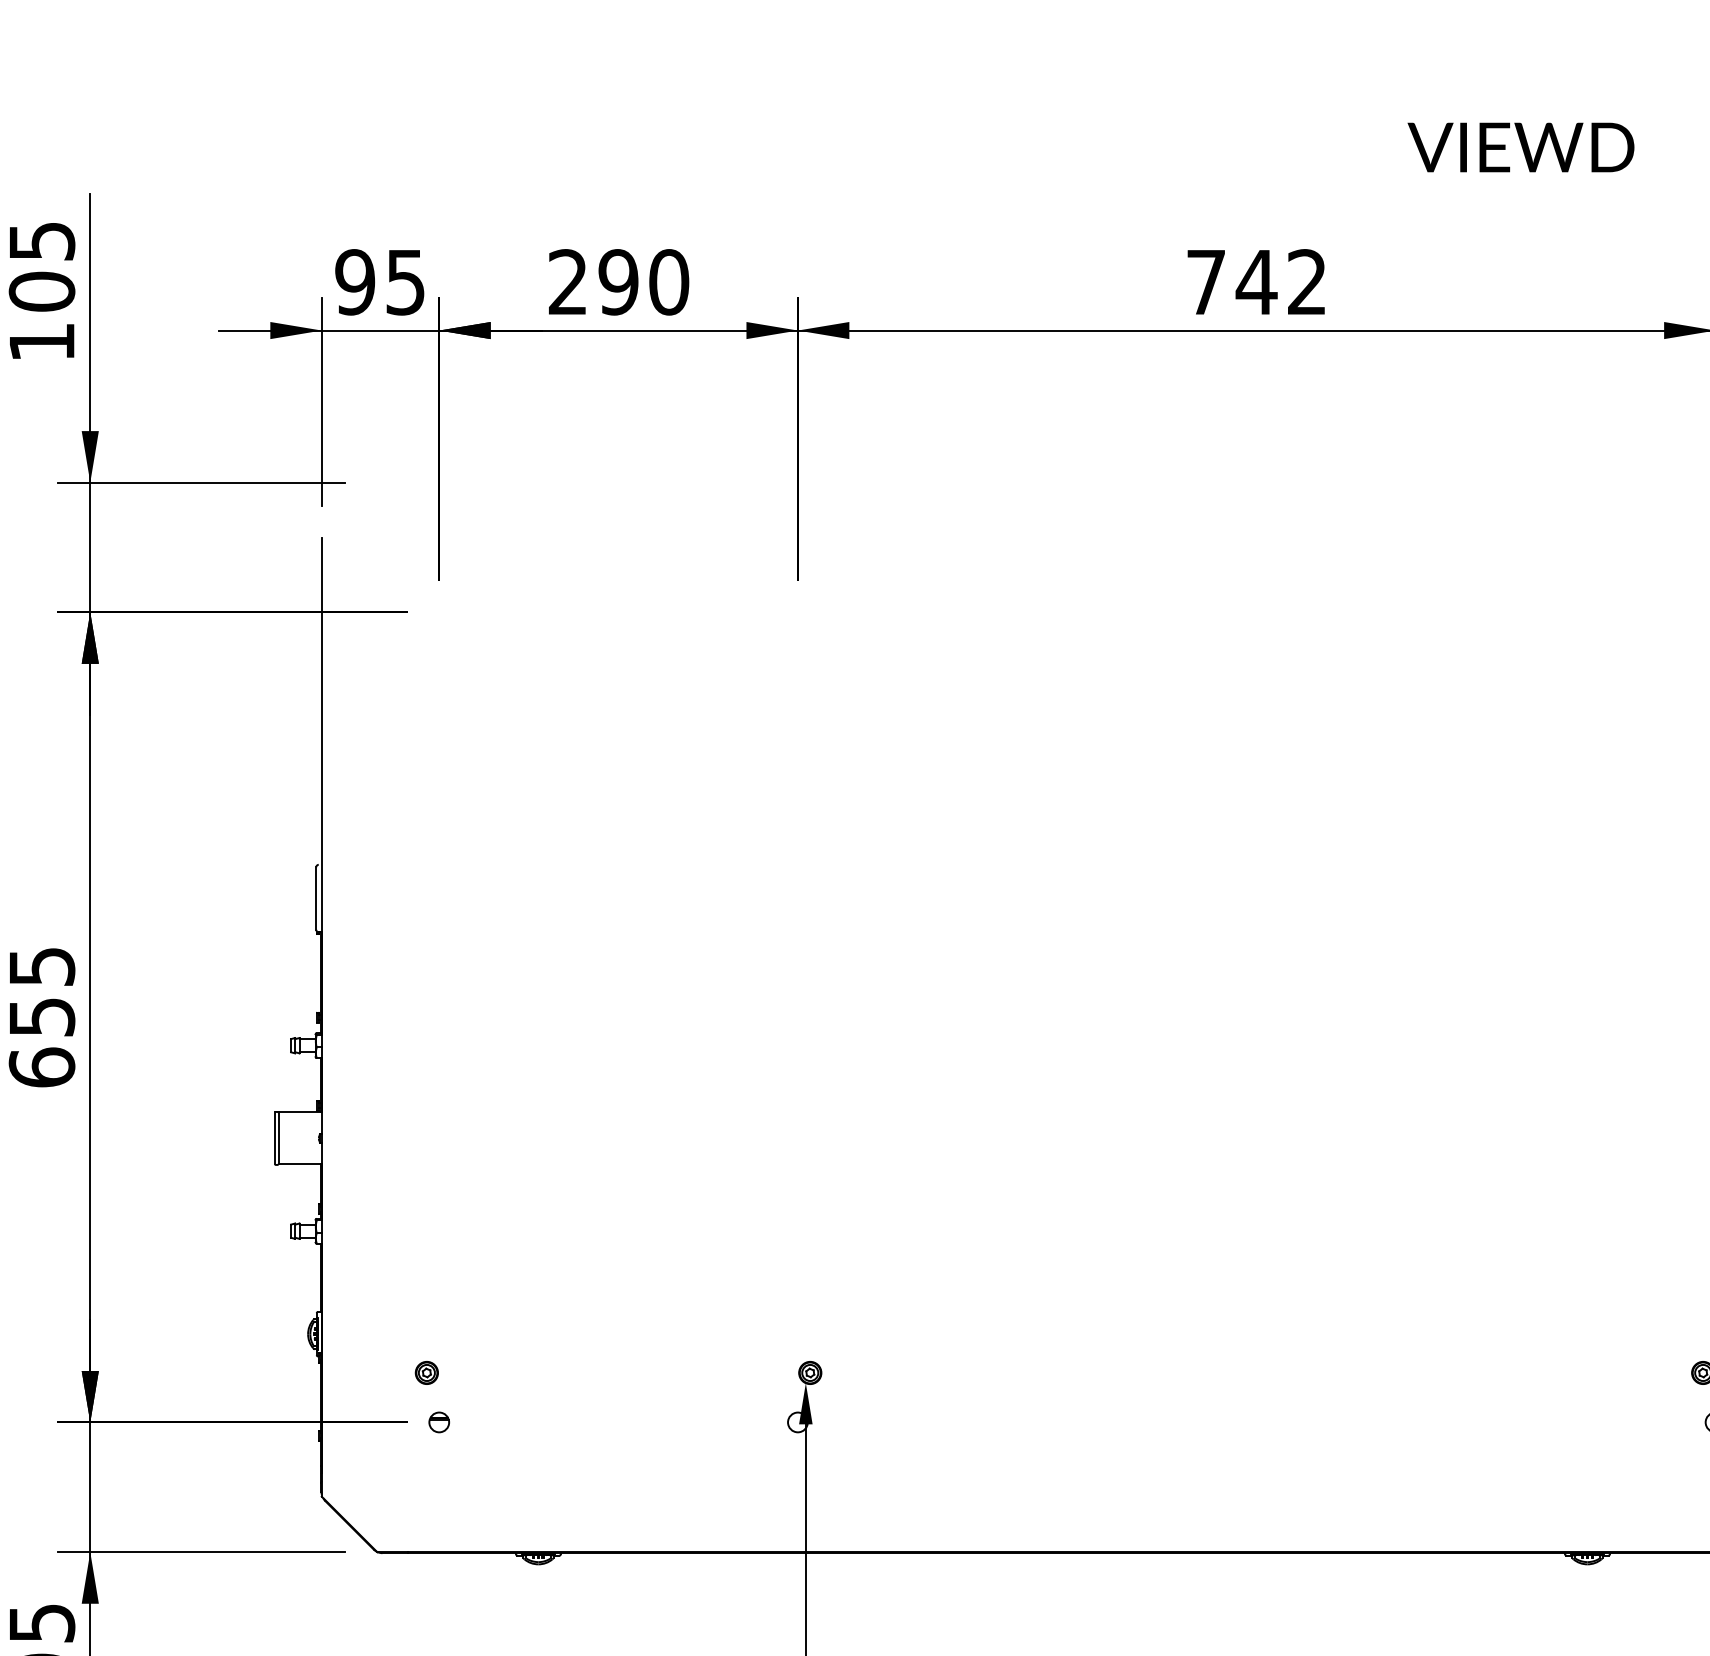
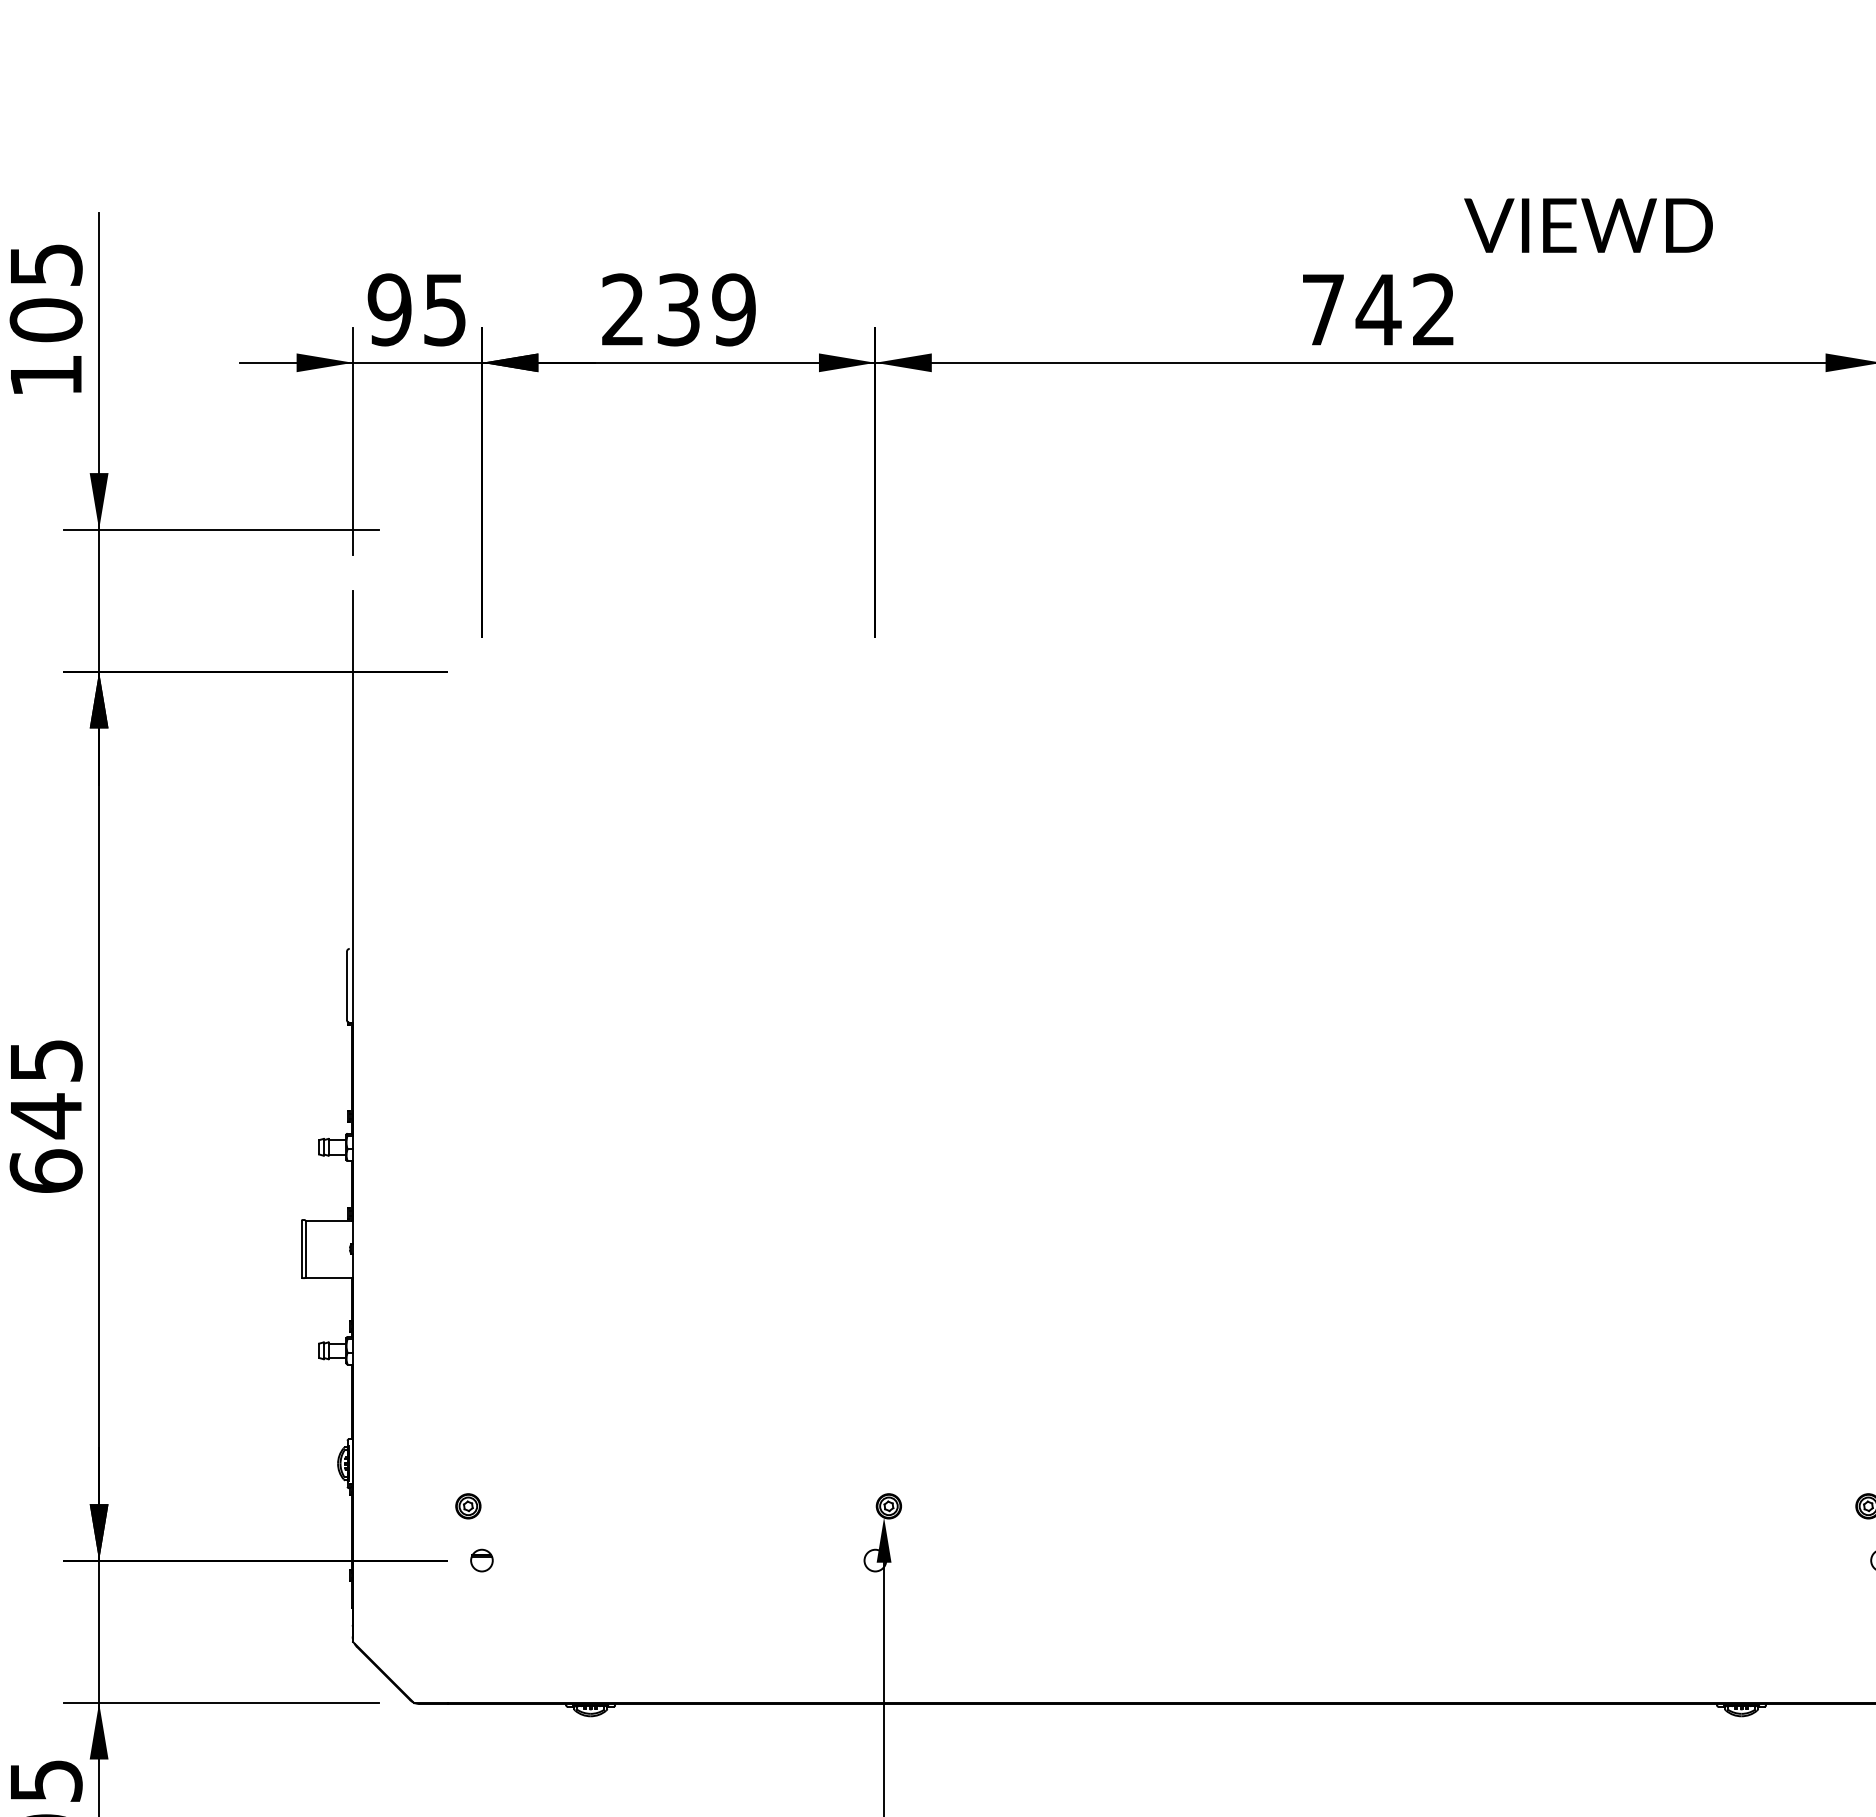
text: (1520, 147) -> (1587, 225), moved
text: (643, 282) -> (705, 310), 290 -> 239
text: (42, 1017) -> (46, 1116), 655 -> 645

